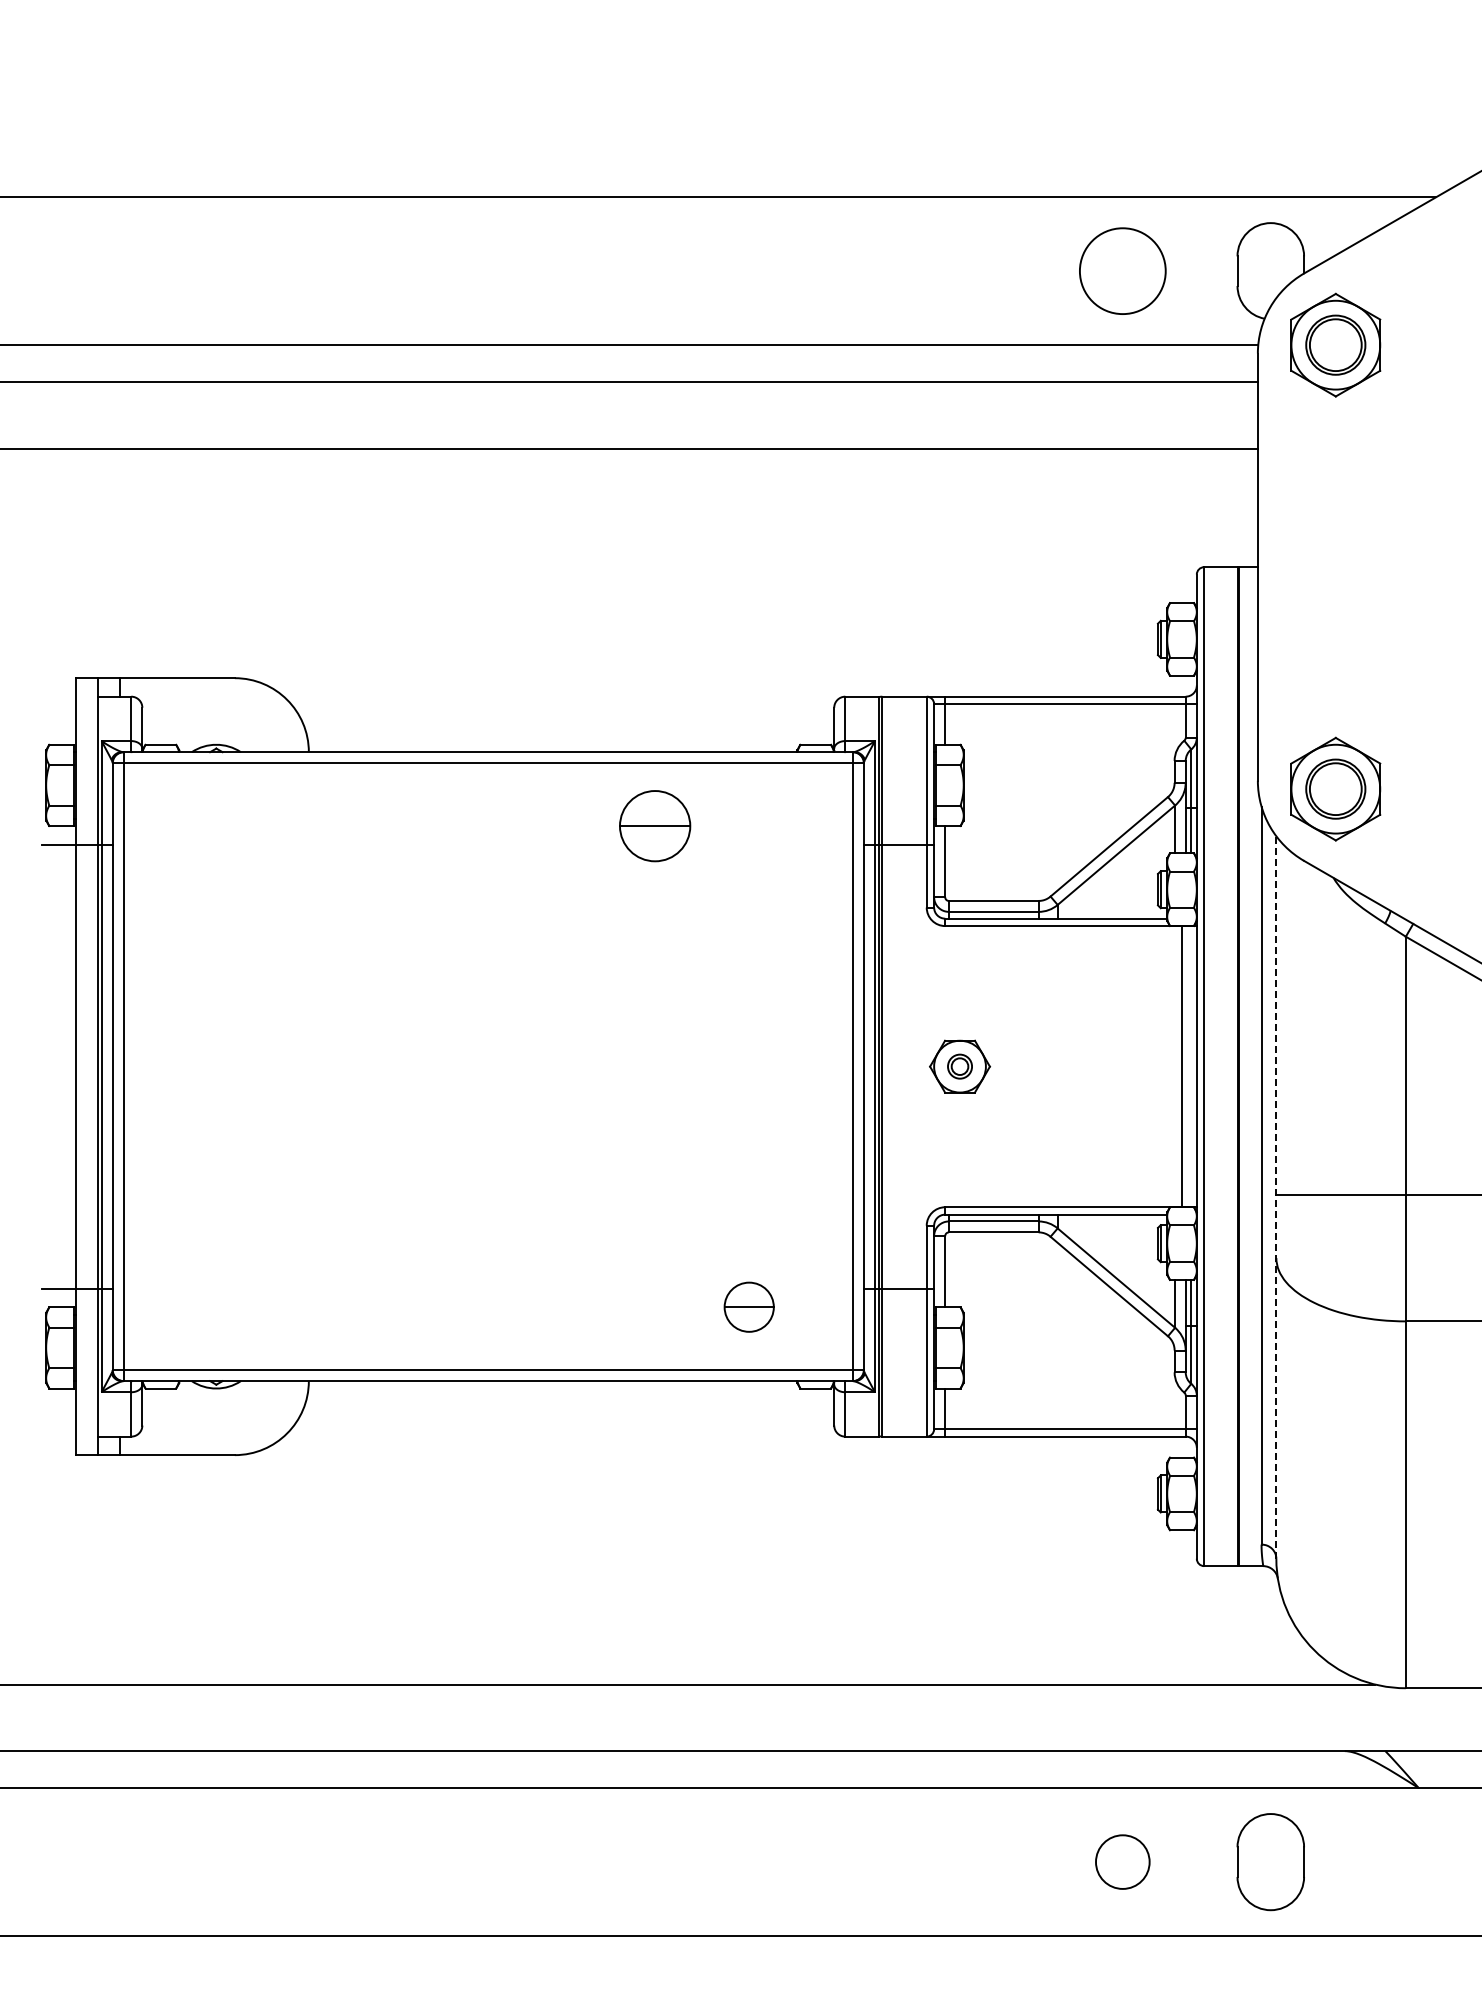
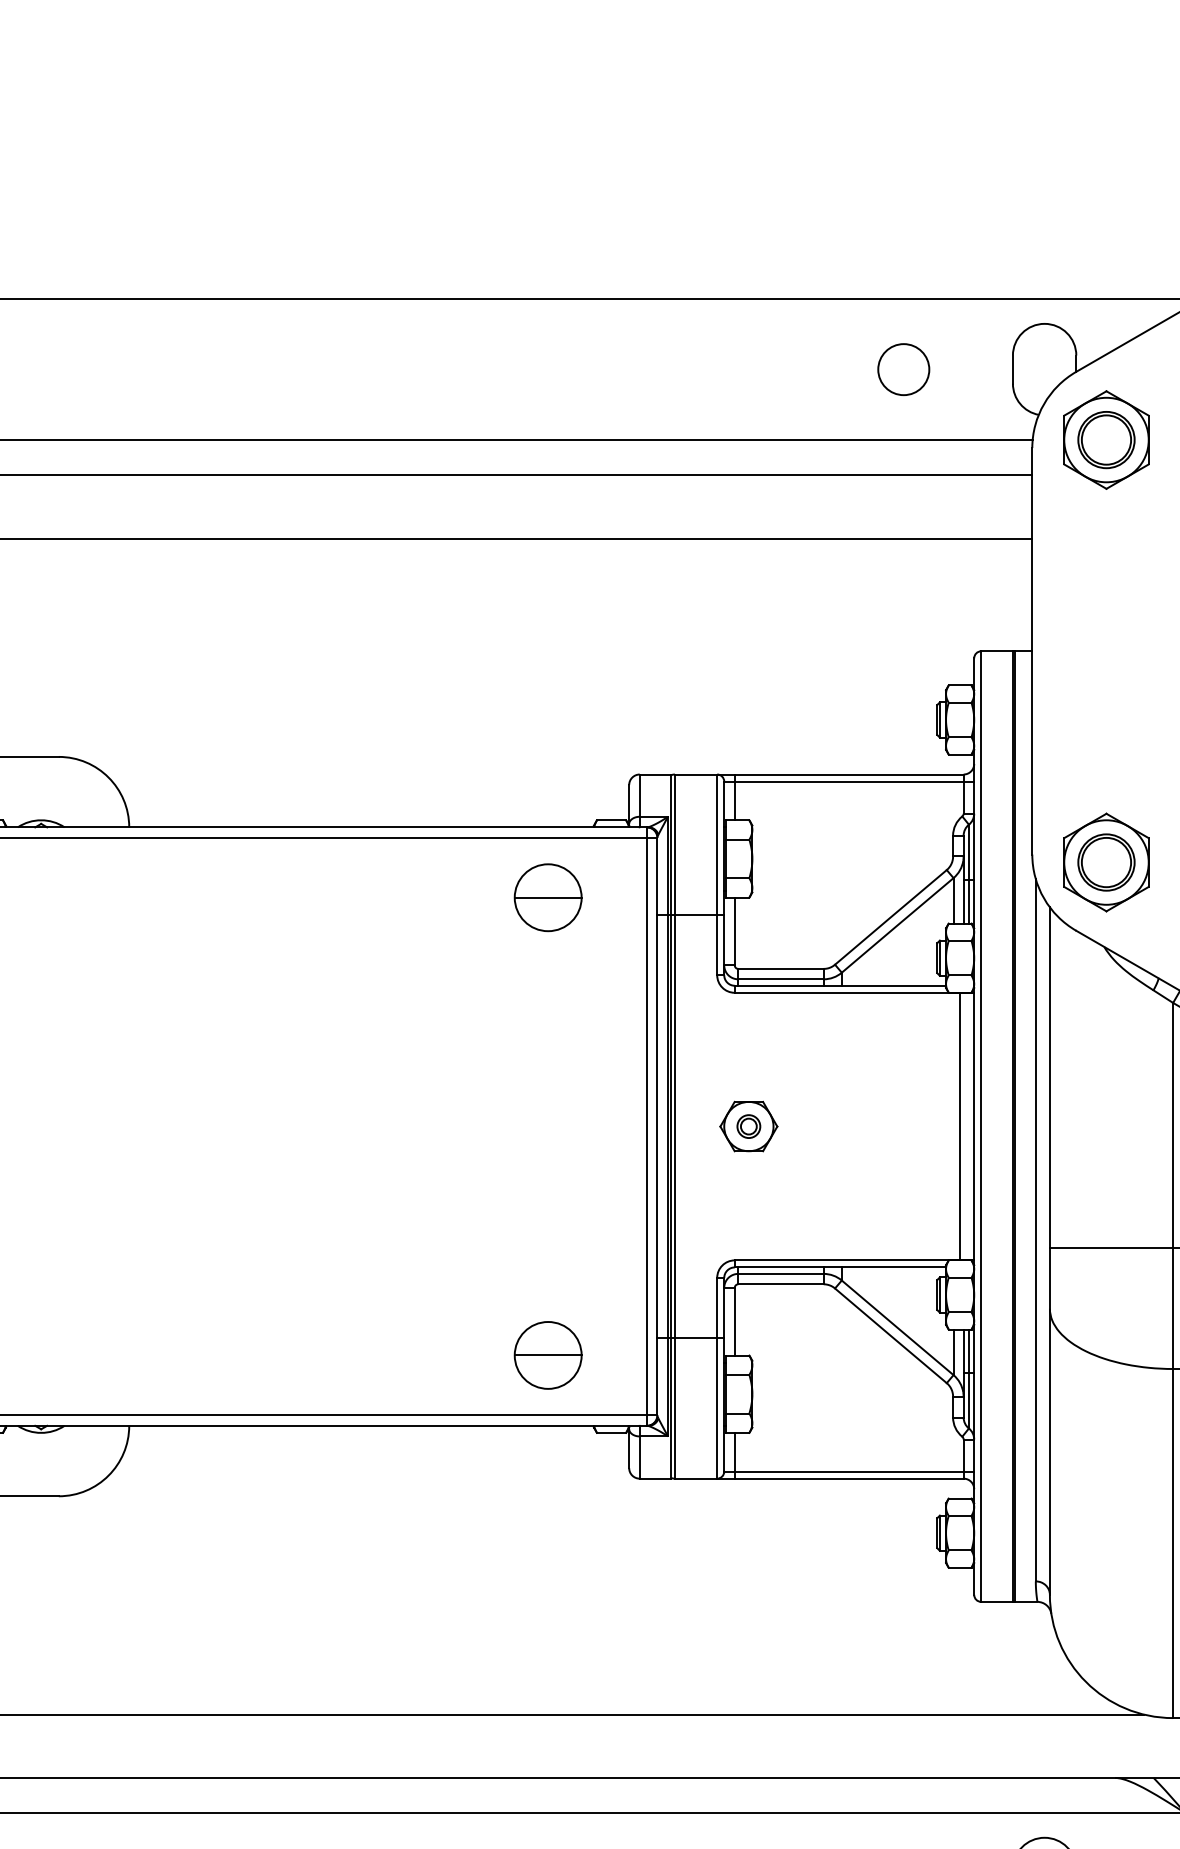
circle: (1122, 271) -> (903, 369), size x0.62
part: (655, 826) -> (548, 898), moved
line: (1276, 1196) -> (1050, 1250), dashed -> solid
part: (749, 1307) -> (548, 1355), size x1.43

